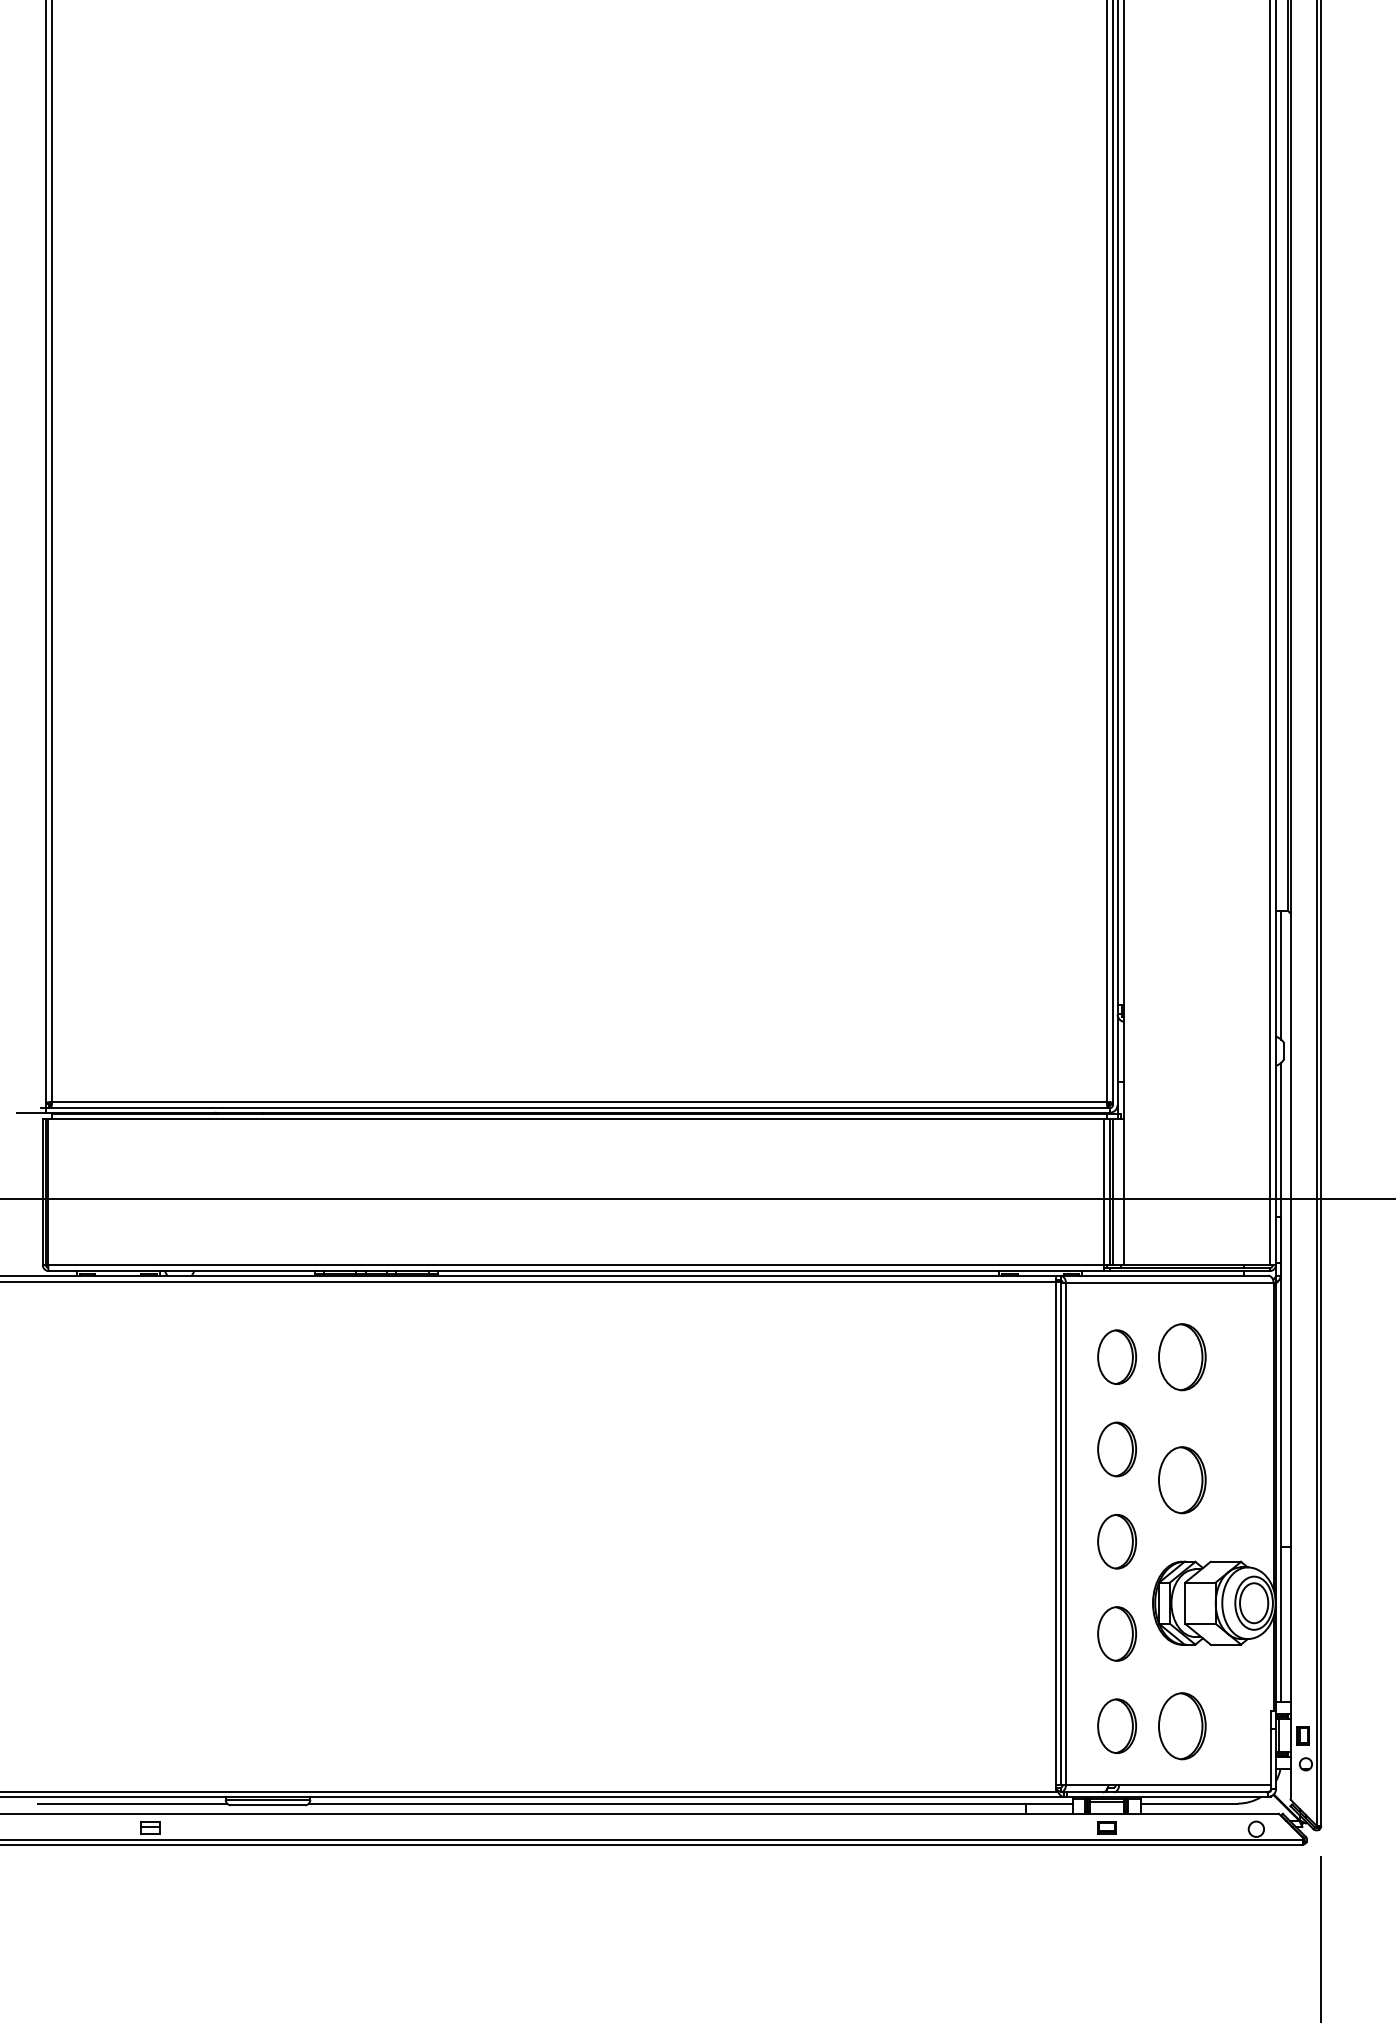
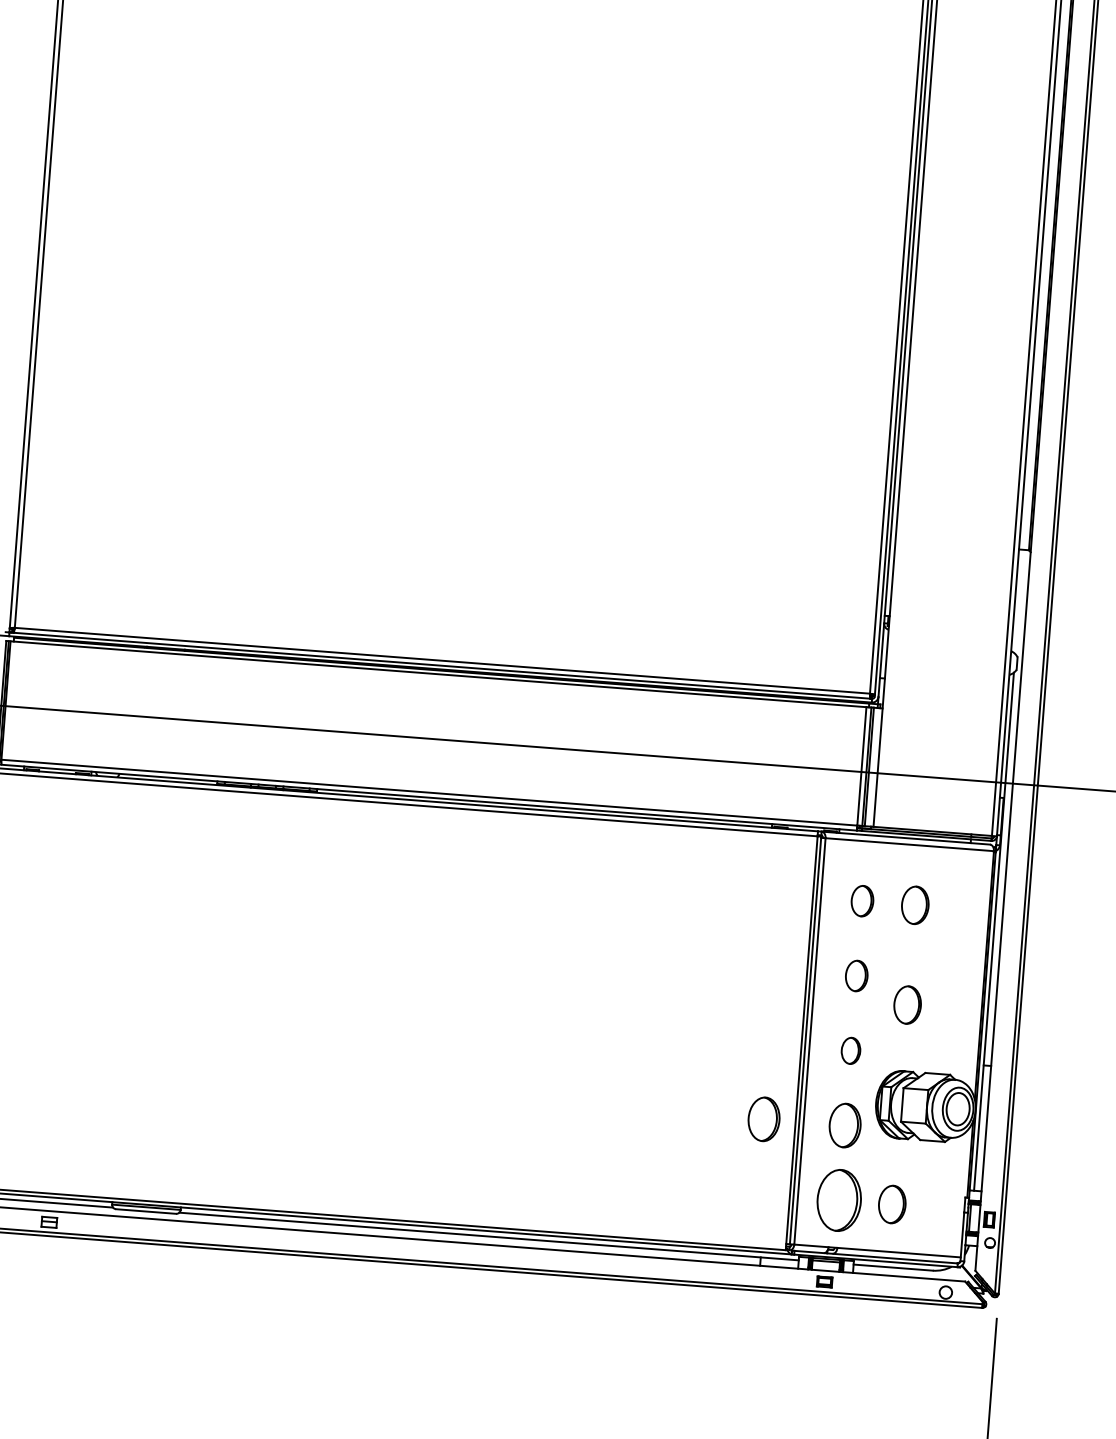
line: (1281, 975) -> (1019, 602), removed
part: (1117, 1356) -> (862, 900), size x0.7
part: (1182, 1357) -> (915, 905), size x0.7
part: (1117, 1449) -> (856, 976), size x0.7
part: (1182, 1480) -> (907, 1005), size x0.7
part: (1117, 1541) -> (851, 1050), size x0.6
part: (1016, 1633) -> (763, 1118), added
part: (1117, 1725) -> (839, 1199), size x1.4
part: (1182, 1726) -> (892, 1204), size x0.7

